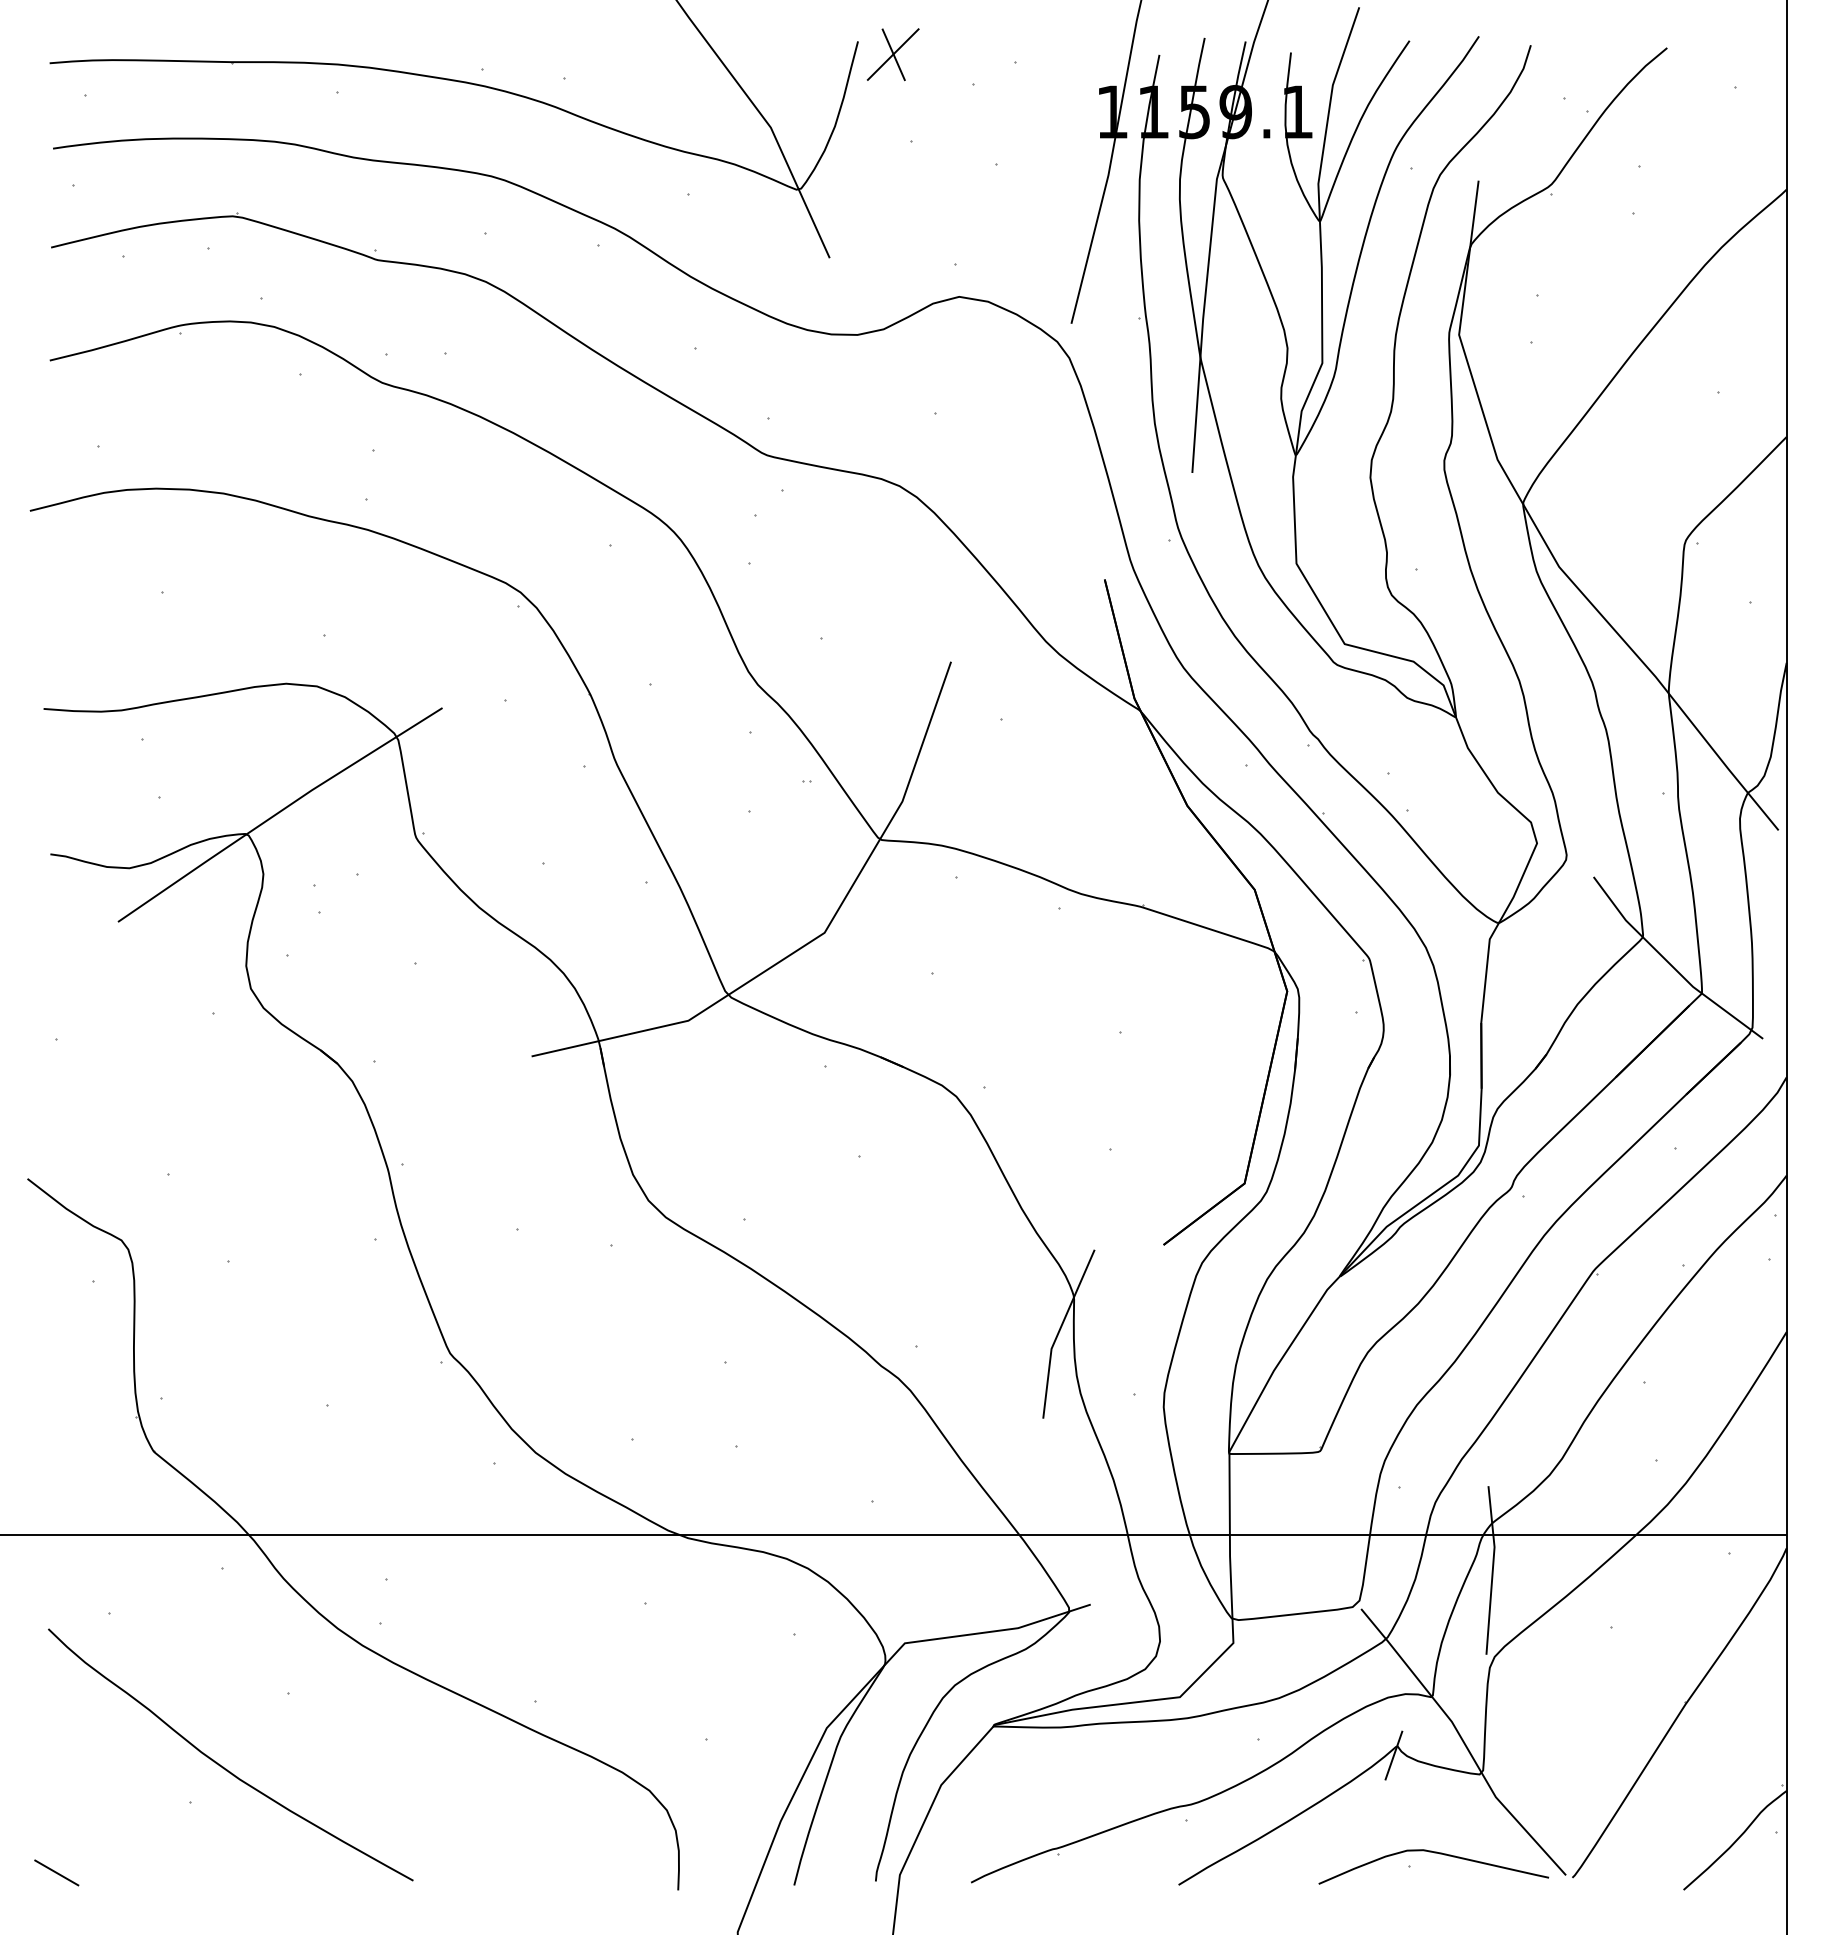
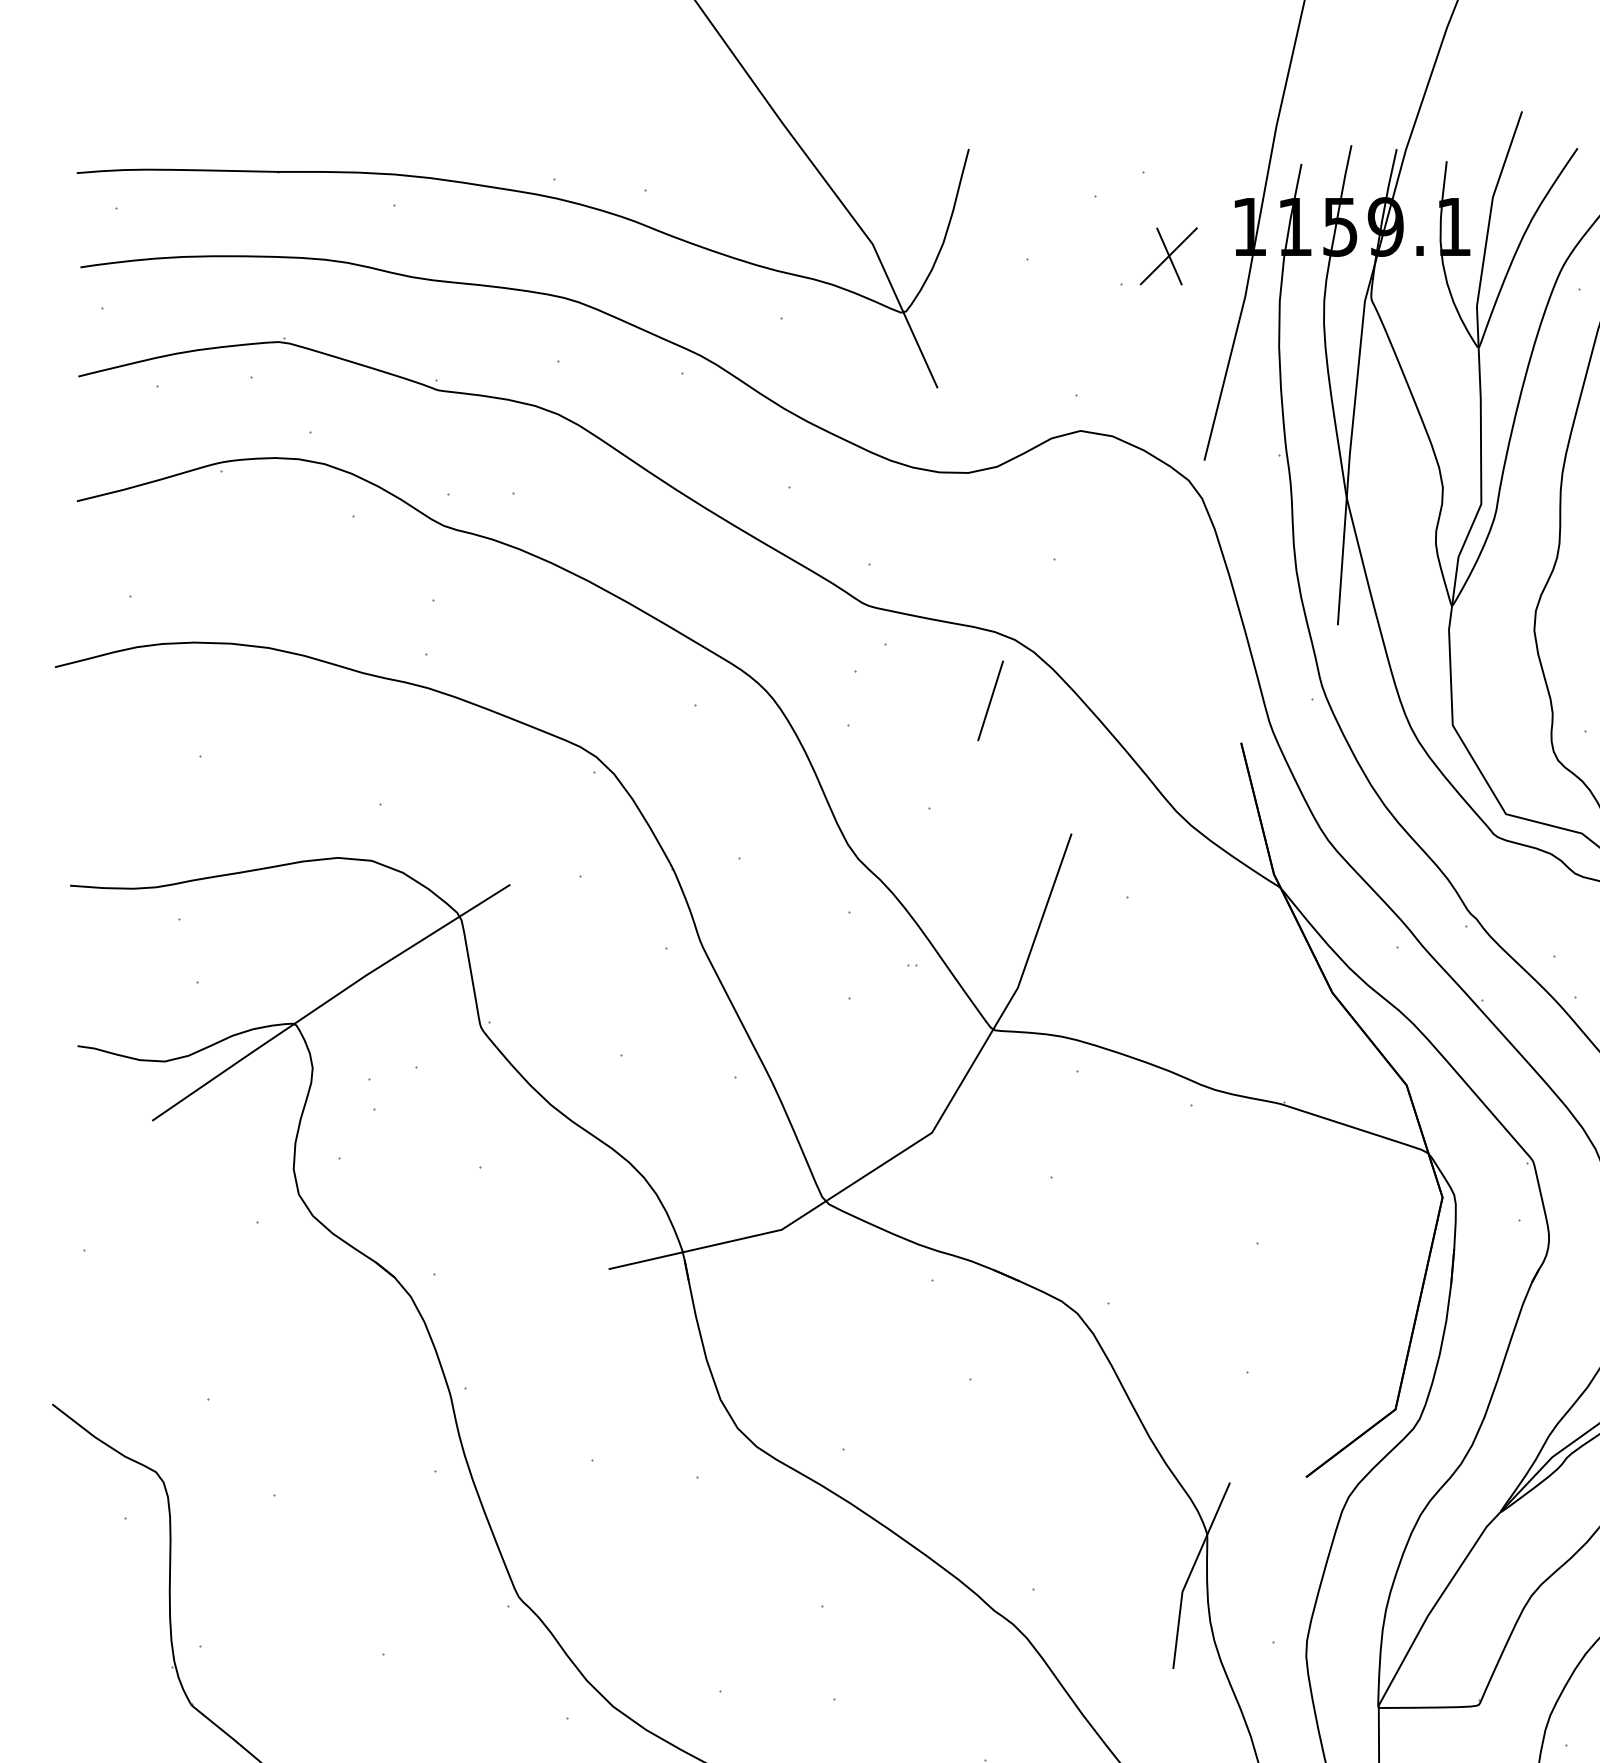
part: (892, 54) -> (1168, 256), moved
line: (877, 541) -> (990, 700), added

